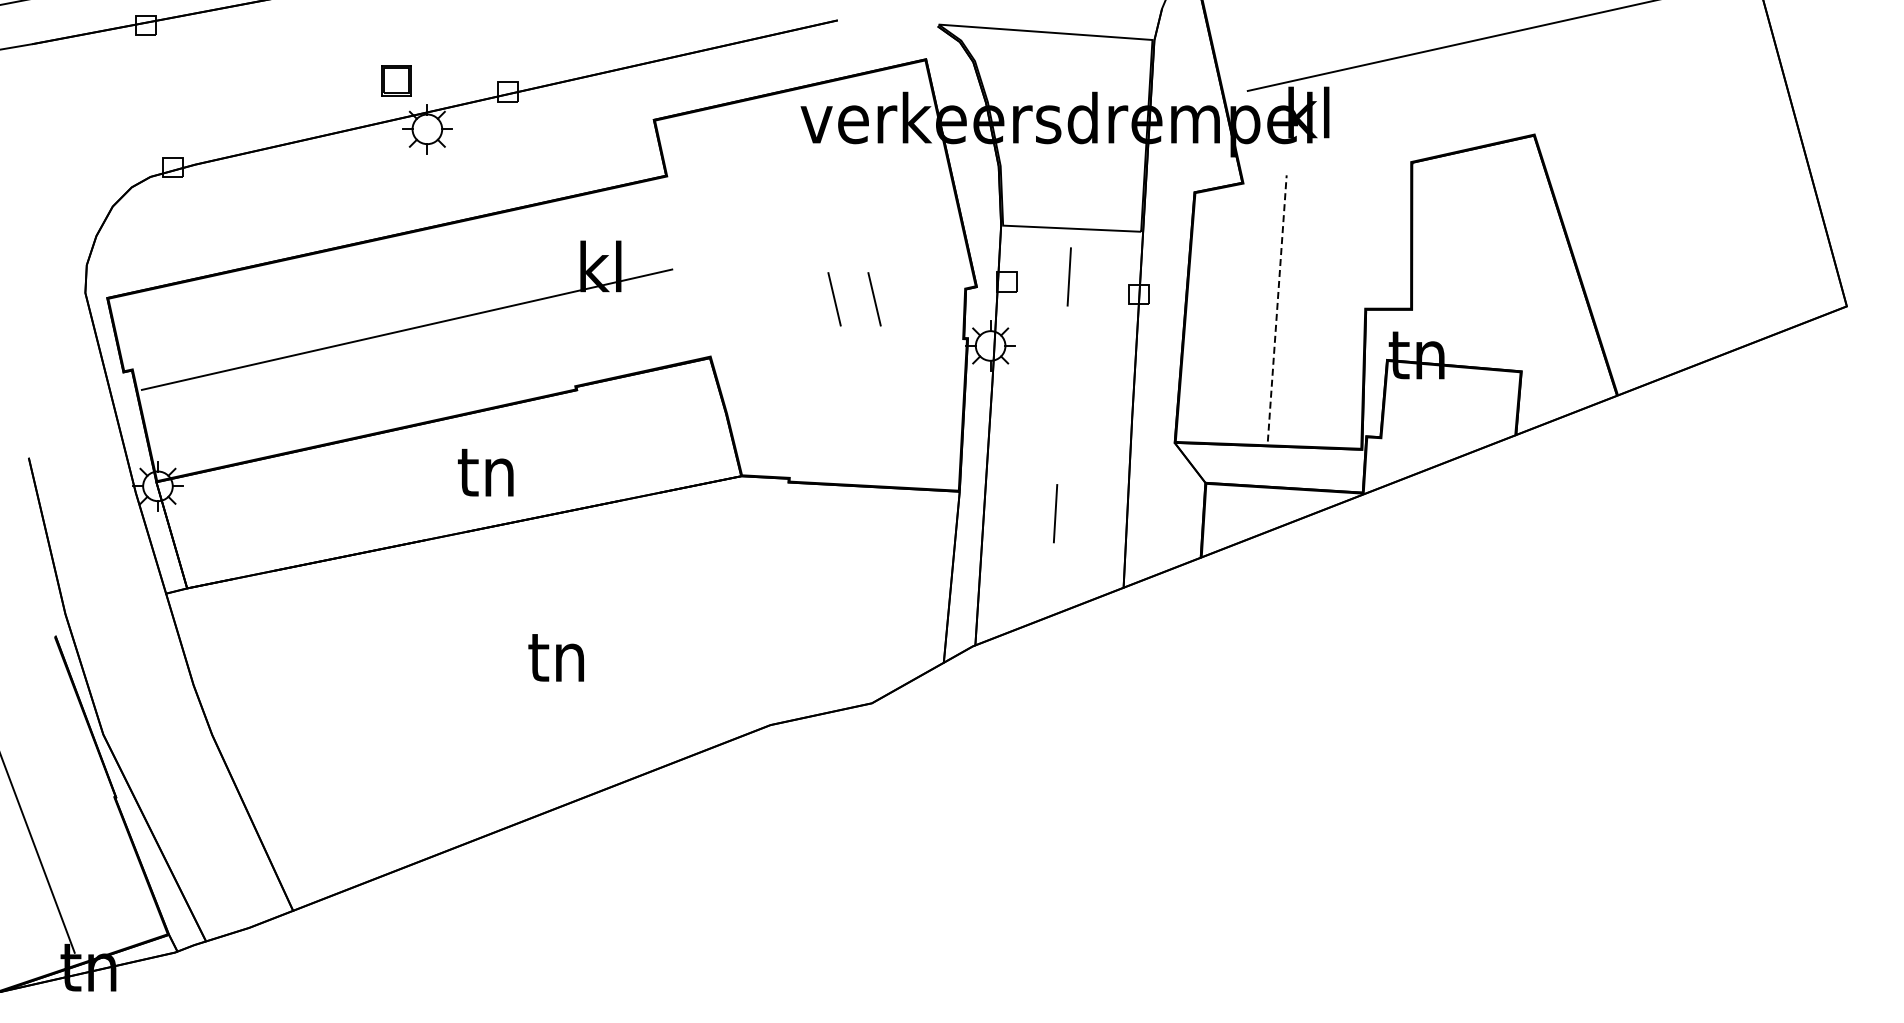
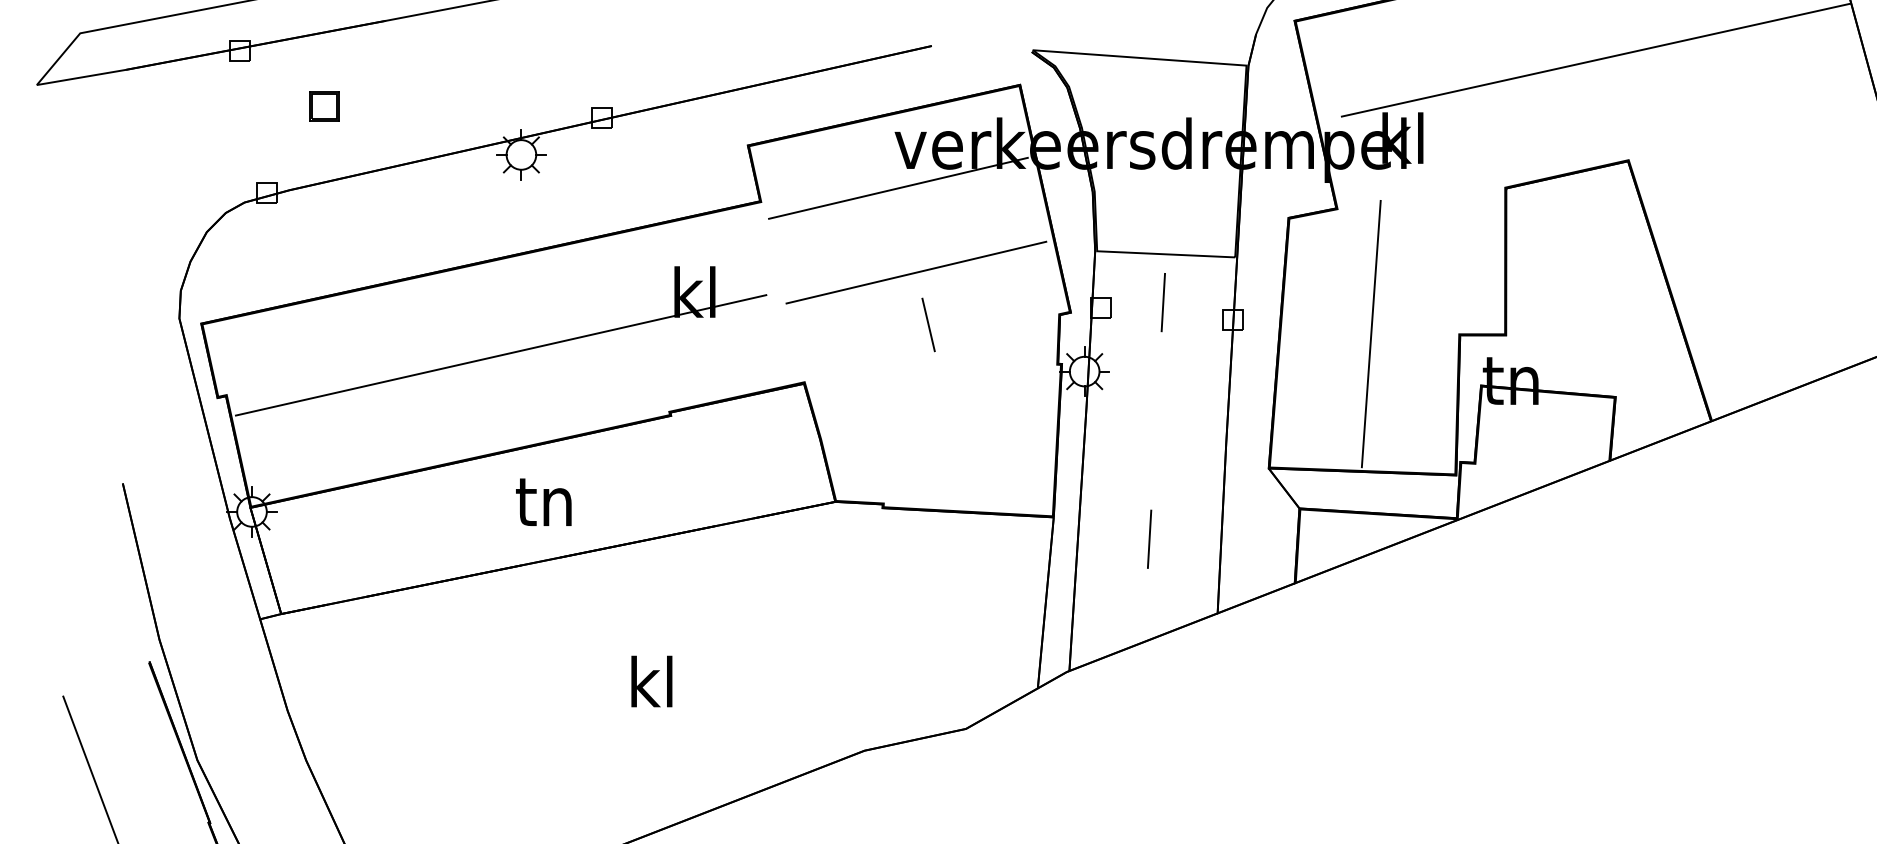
part: (396, 80) -> (324, 106), moved
line: (804, 162) -> (898, 188), added
line: (822, 246) -> (916, 272), added
line: (874, 299) -> (968, 325), removed
line: (1277, 307) -> (1371, 333), dashed -> solid
text: (485, 472) -> (543, 502), moved
text: (555, 655) -> (649, 681), tn -> kl

